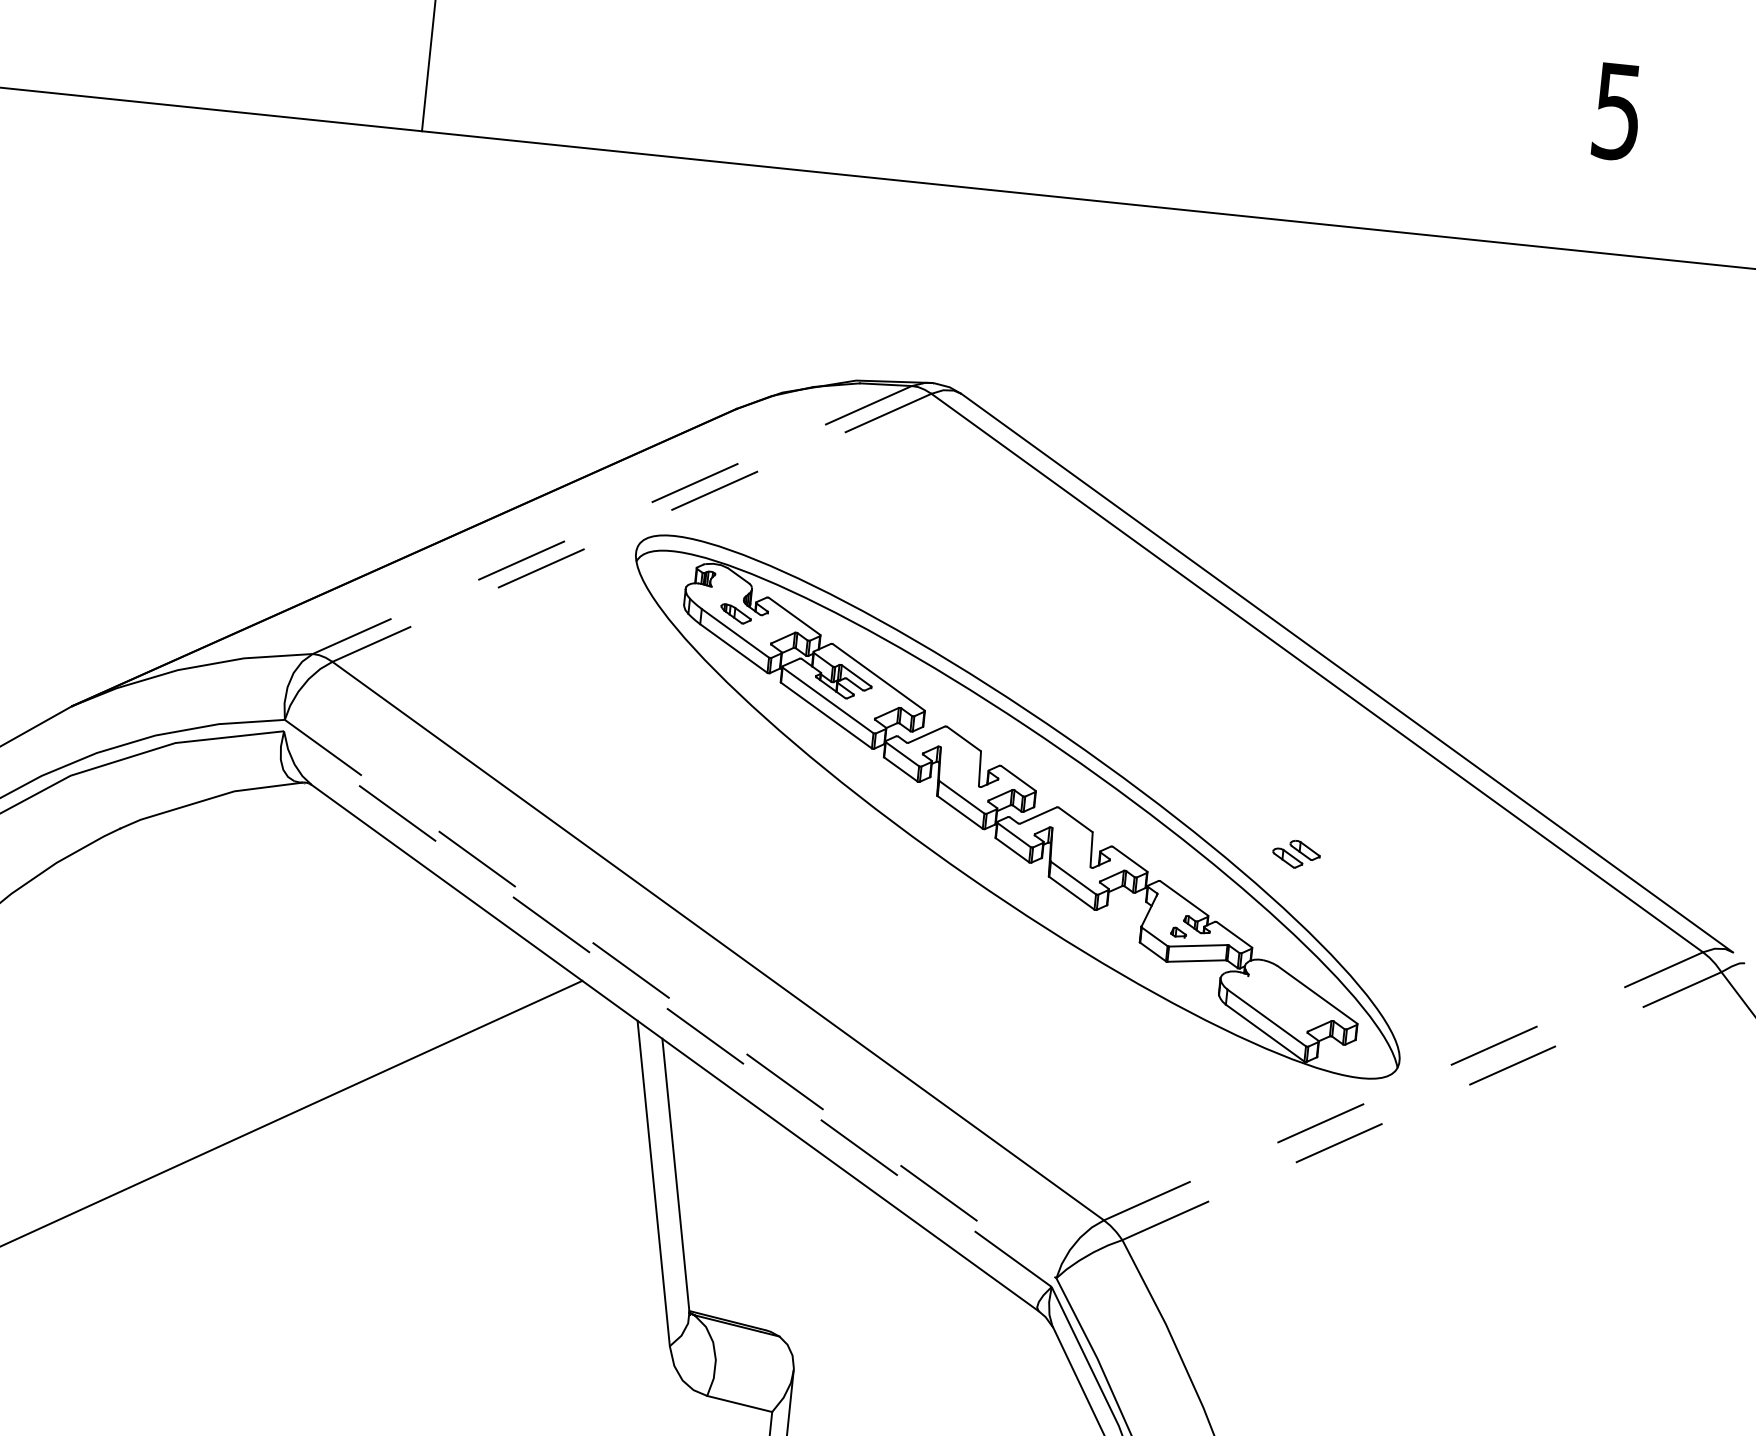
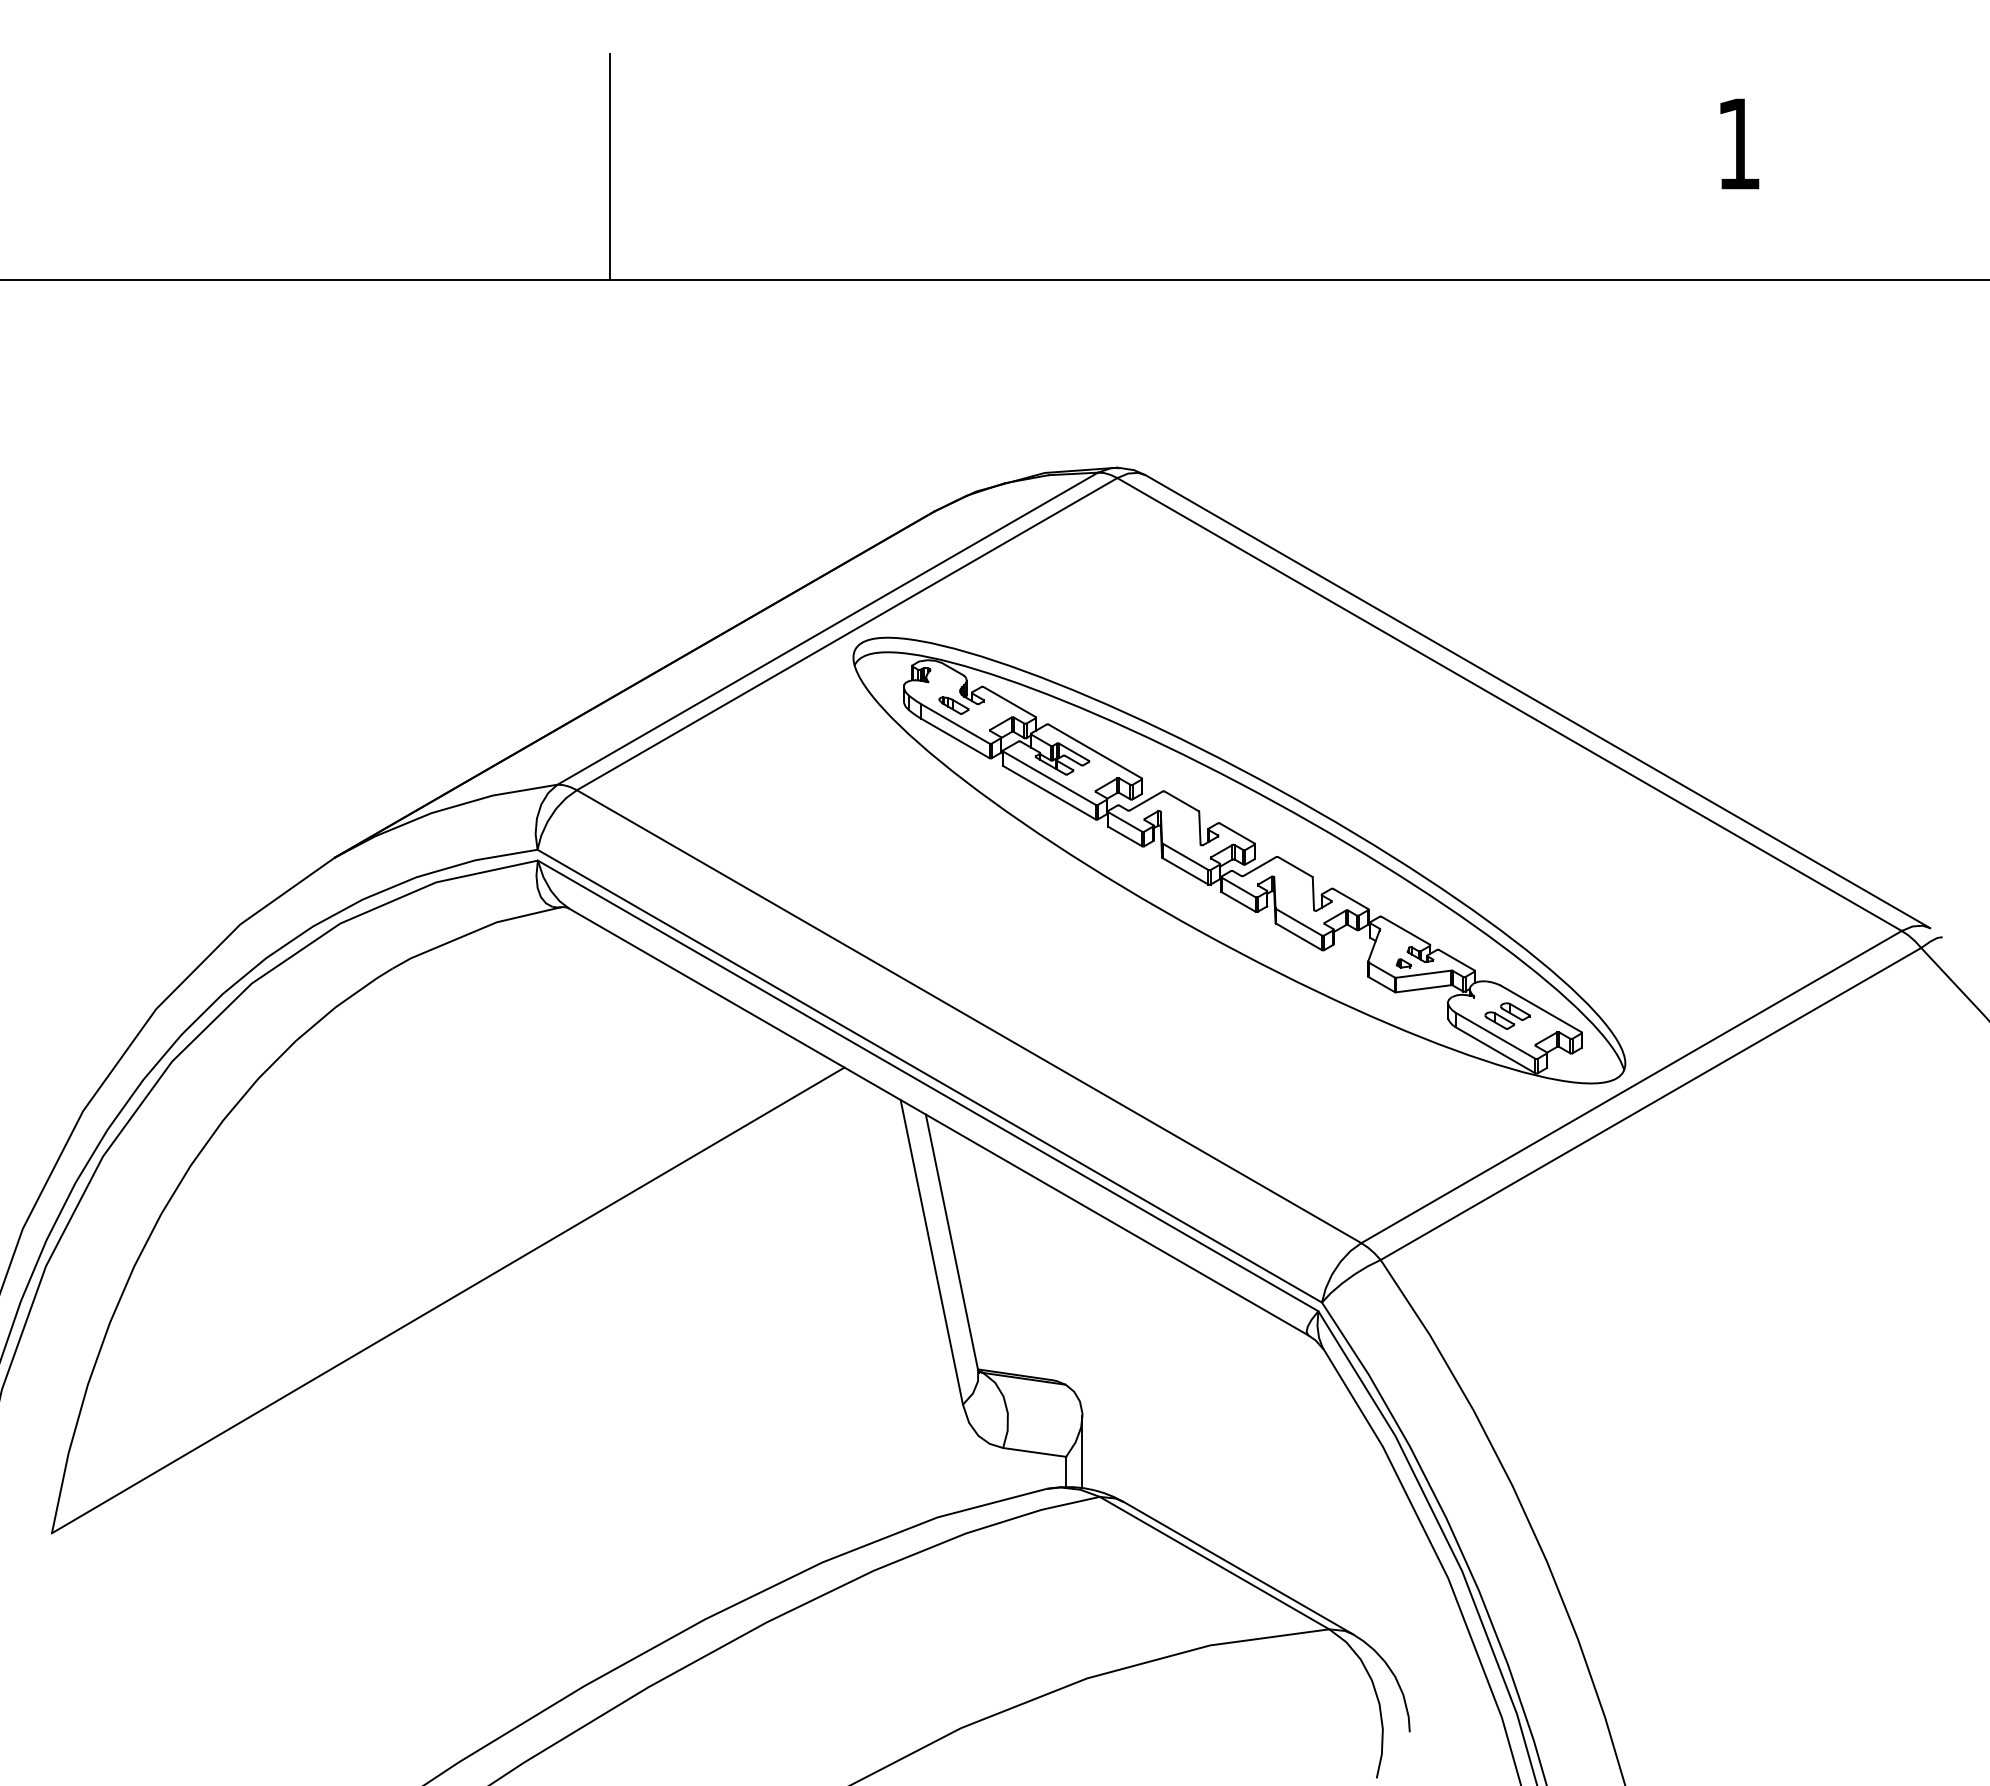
text: (1617, 112) -> (1738, 144), 5 -> 1
line: (612, 519) -> (827, 628), dashed -> solid
line: (631, 528) -> (846, 634), dashed -> solid
part: (1296, 853) -> (1507, 1015), moved
line: (670, 999) -> (929, 1076), dashed -> solid
line: (668, 1008) -> (928, 1085), dashed -> solid
line: (1404, 1085) -> (1632, 1086), dashed -> solid
line: (1422, 1105) -> (1651, 1103), dashed -> solid

